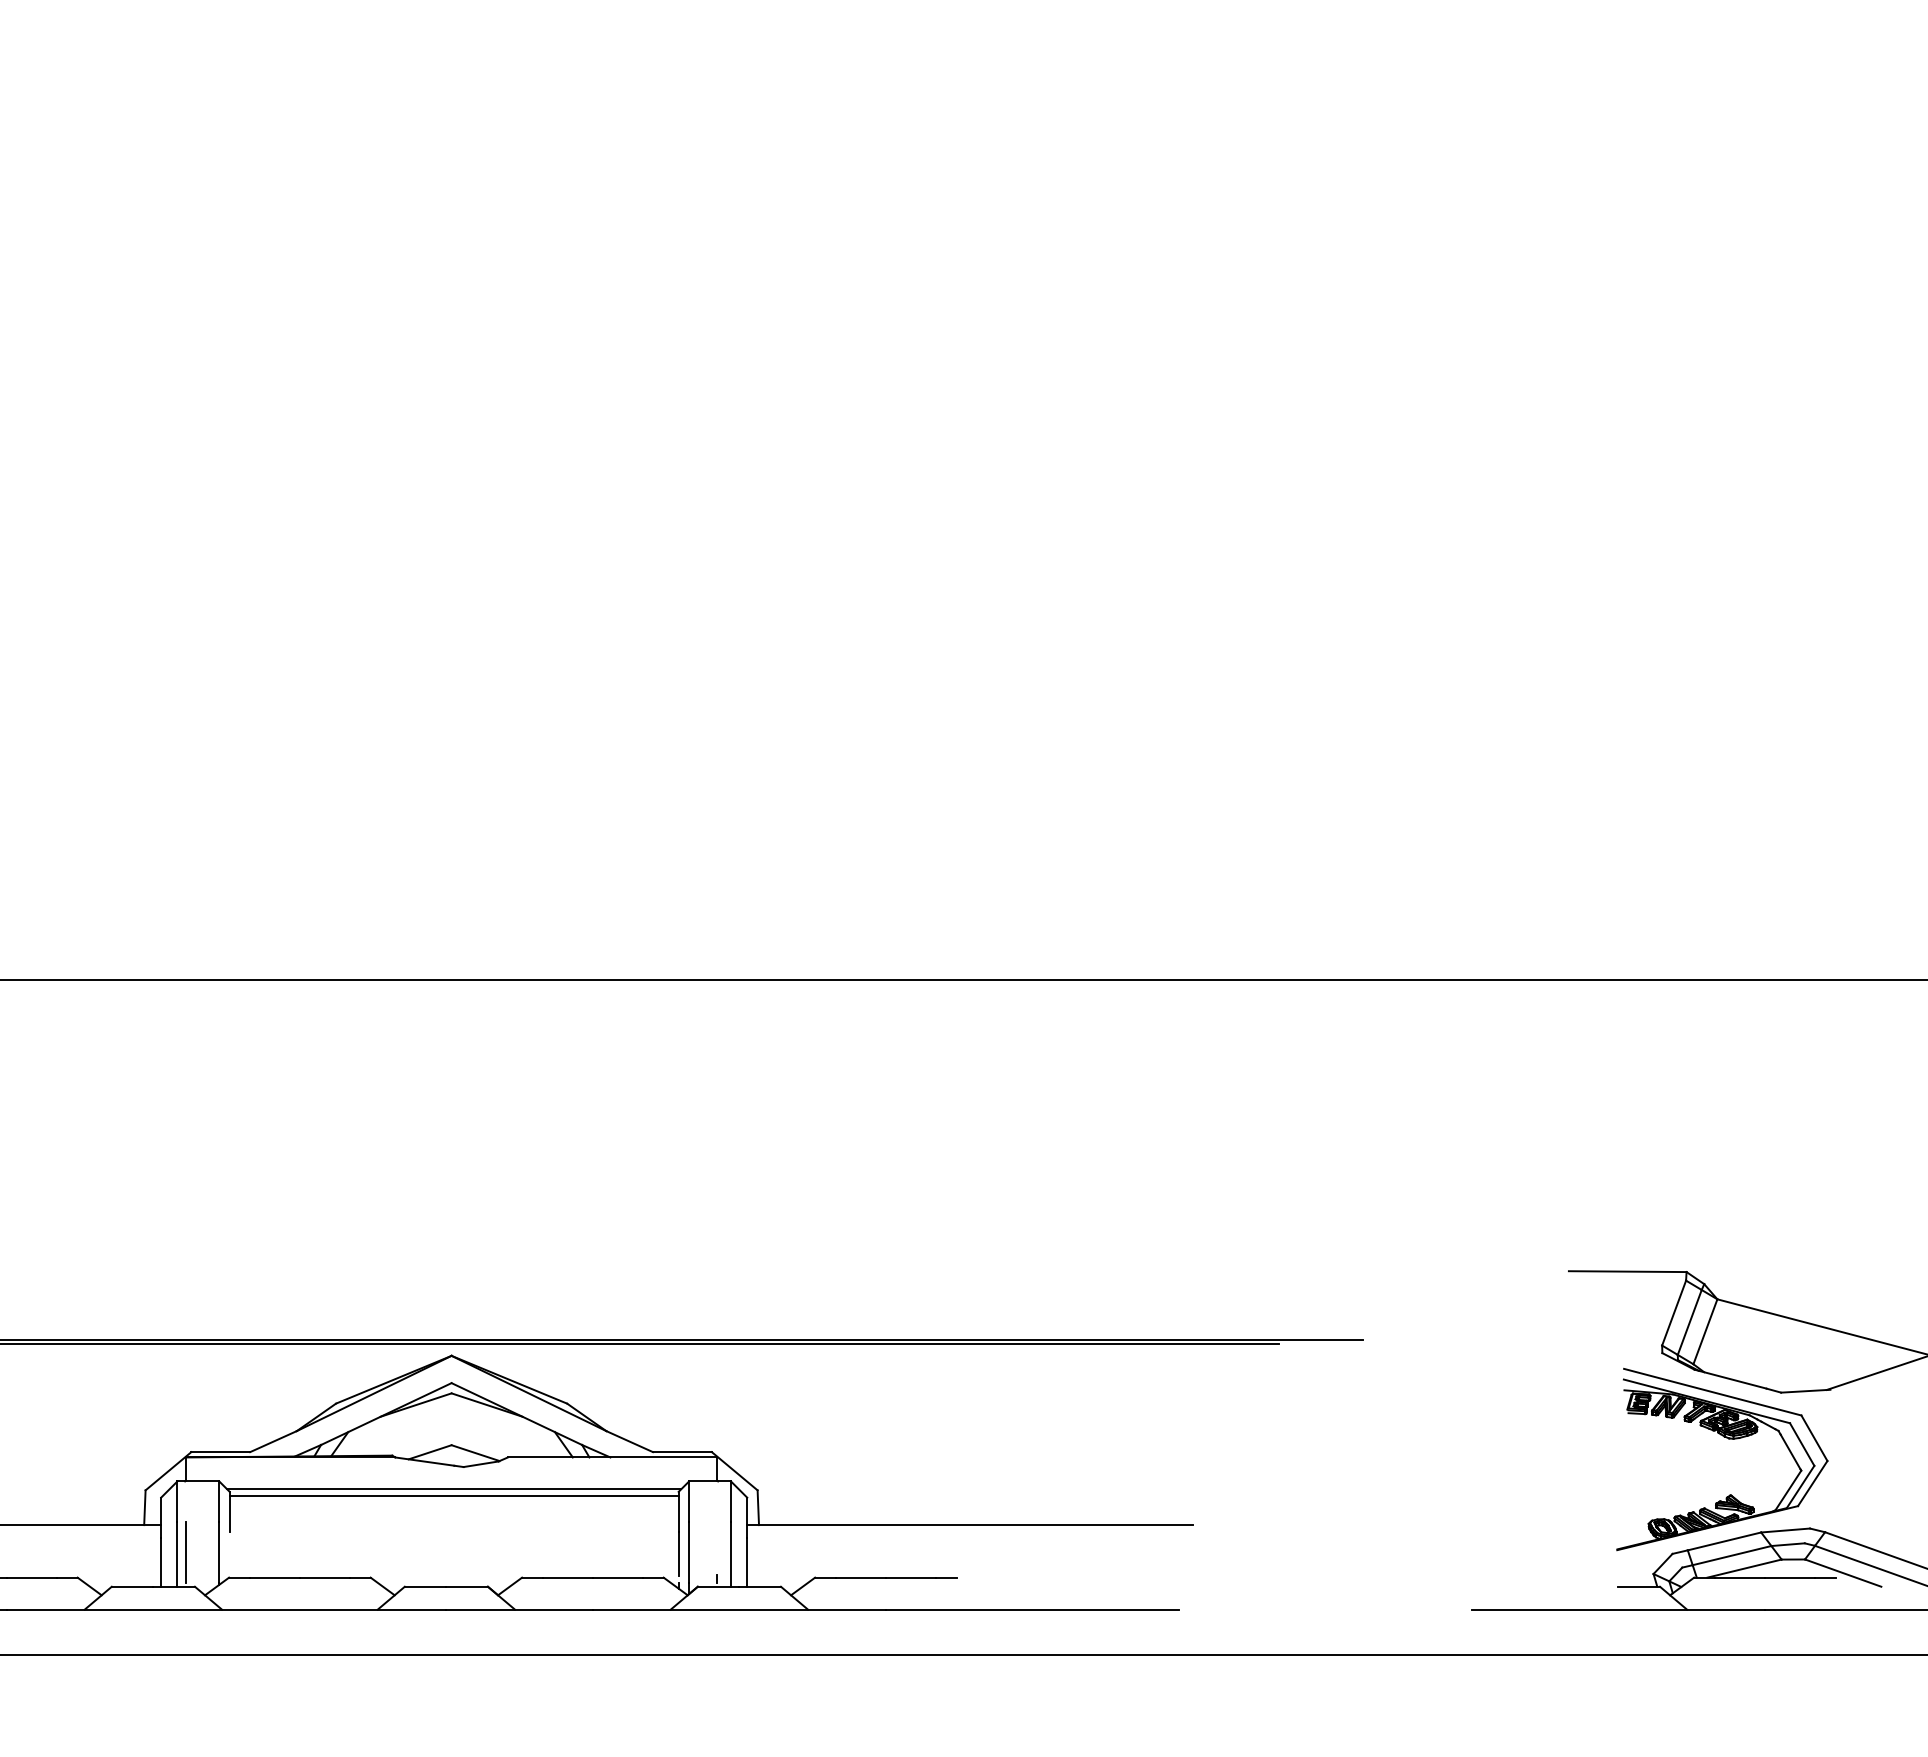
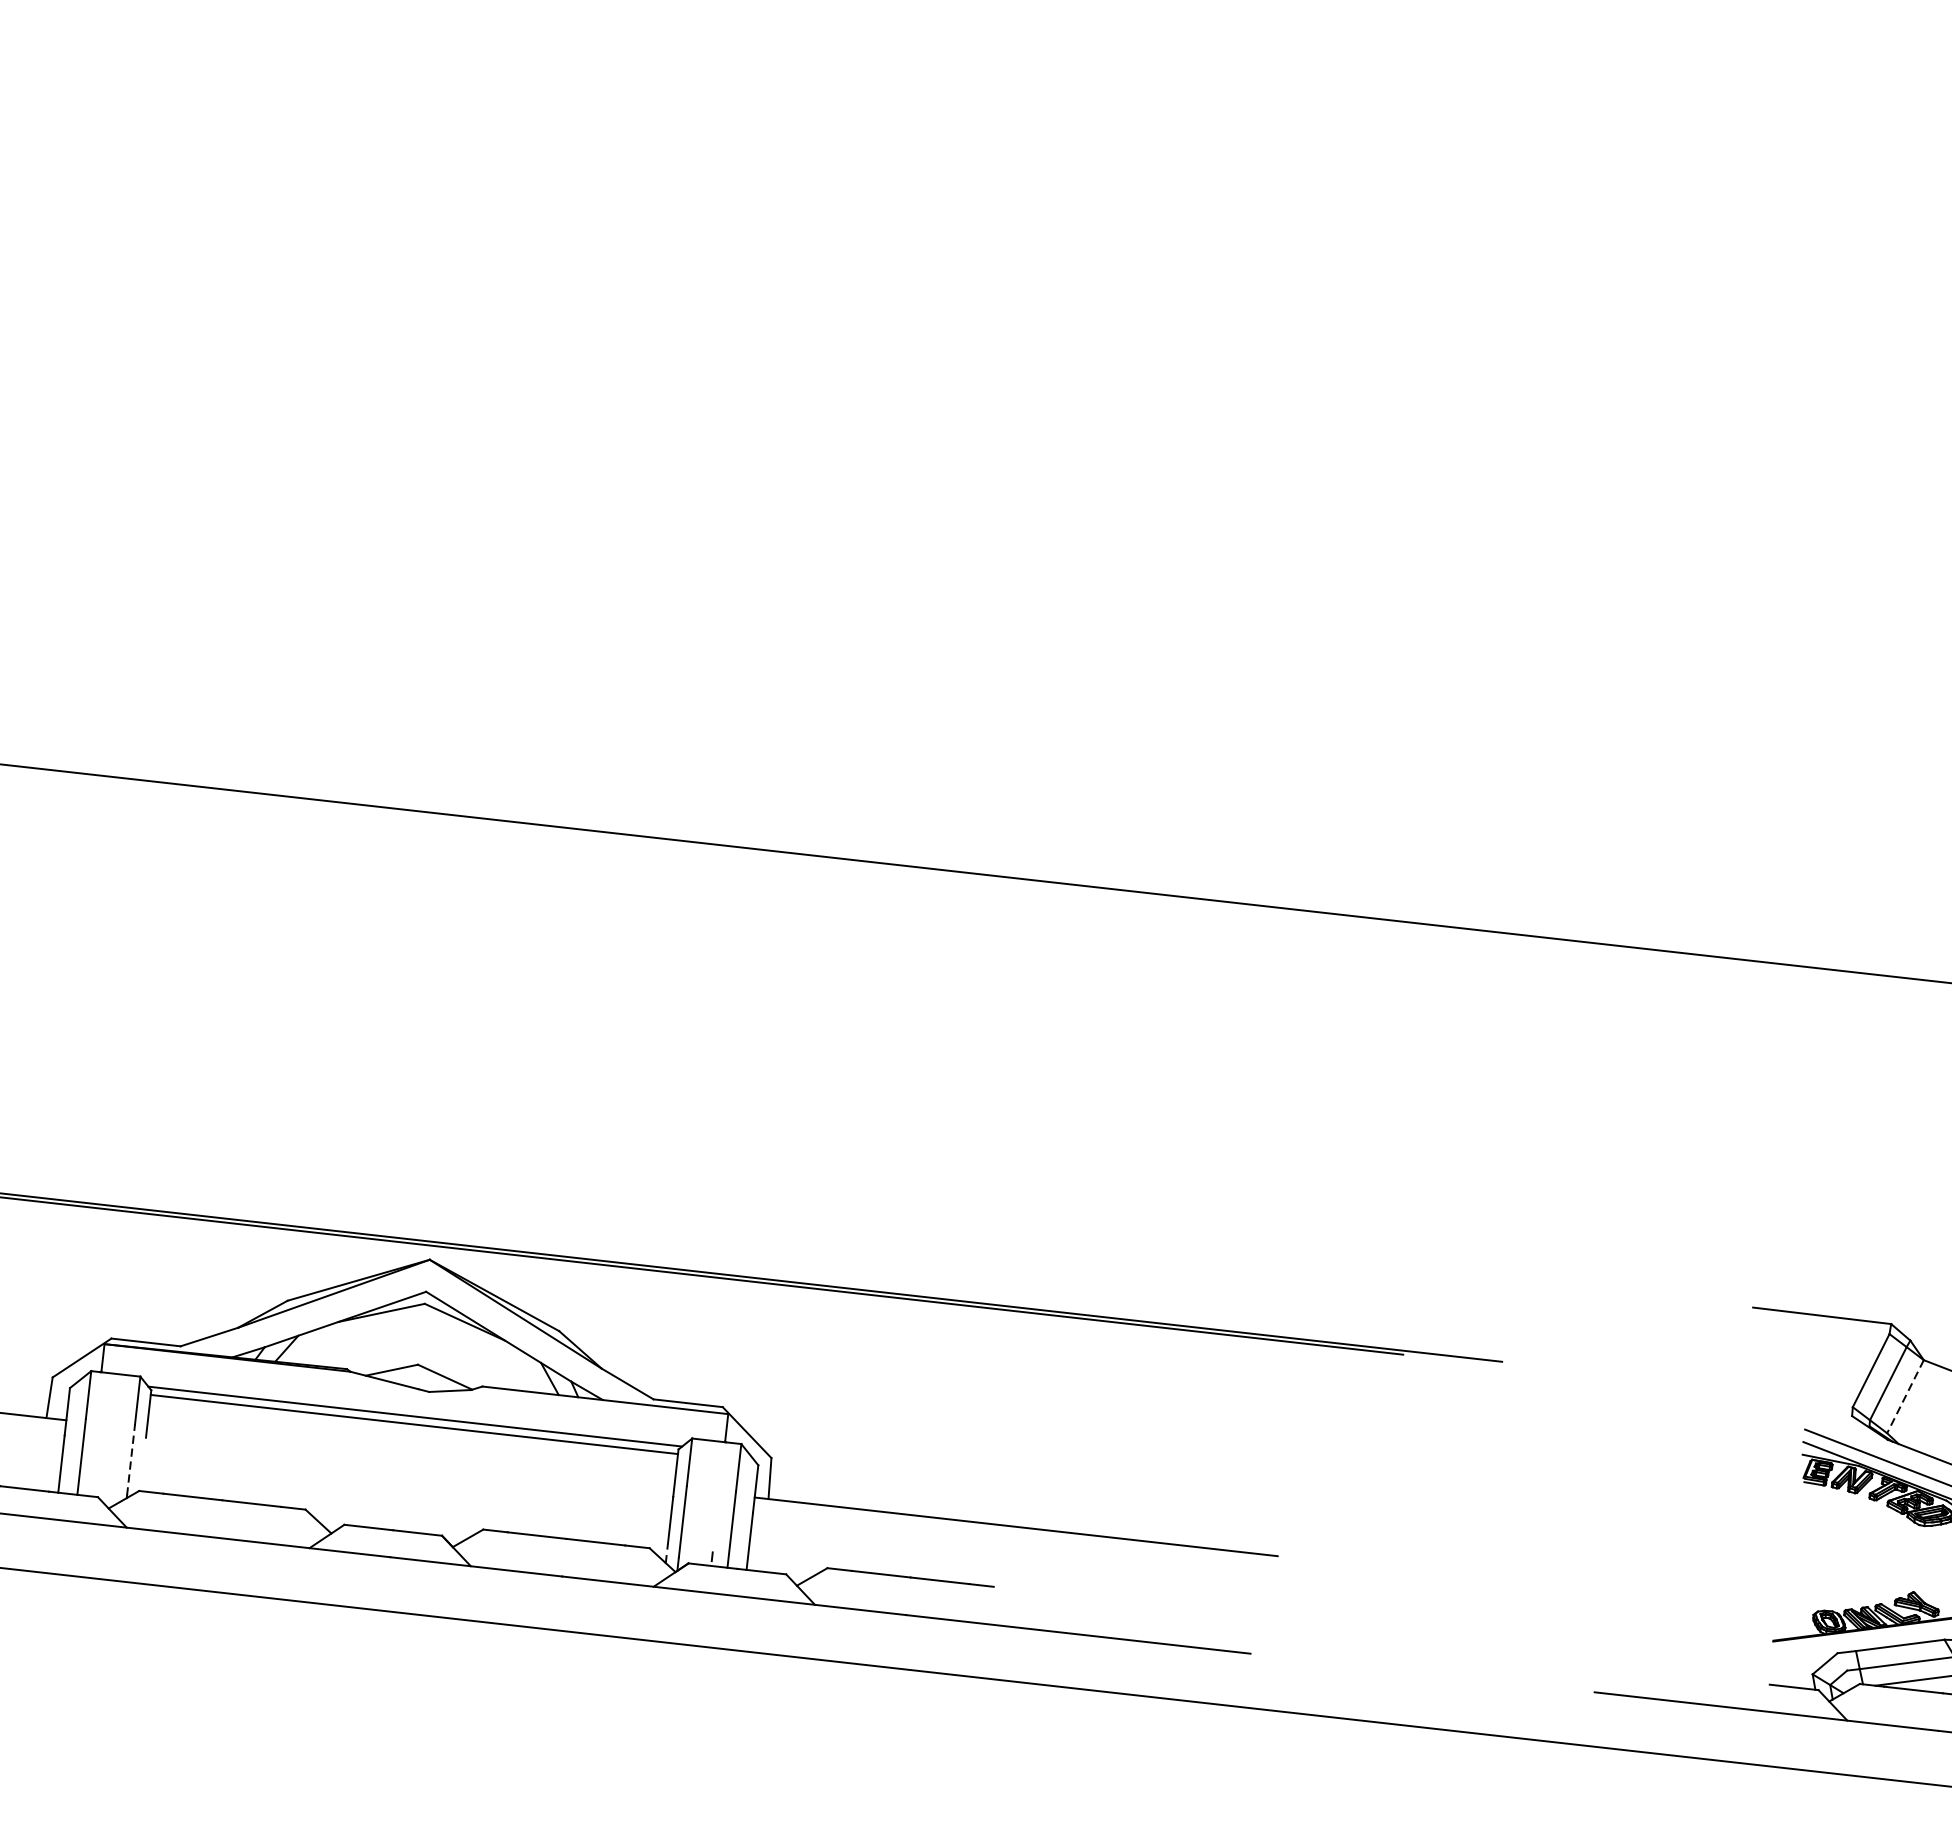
line: (1705, 1331) -> (1905, 1396), solid -> dashed
line: (186, 1551) -> (92, 1454), removed
line: (219, 1551) -> (131, 1458), solid -> dashed

